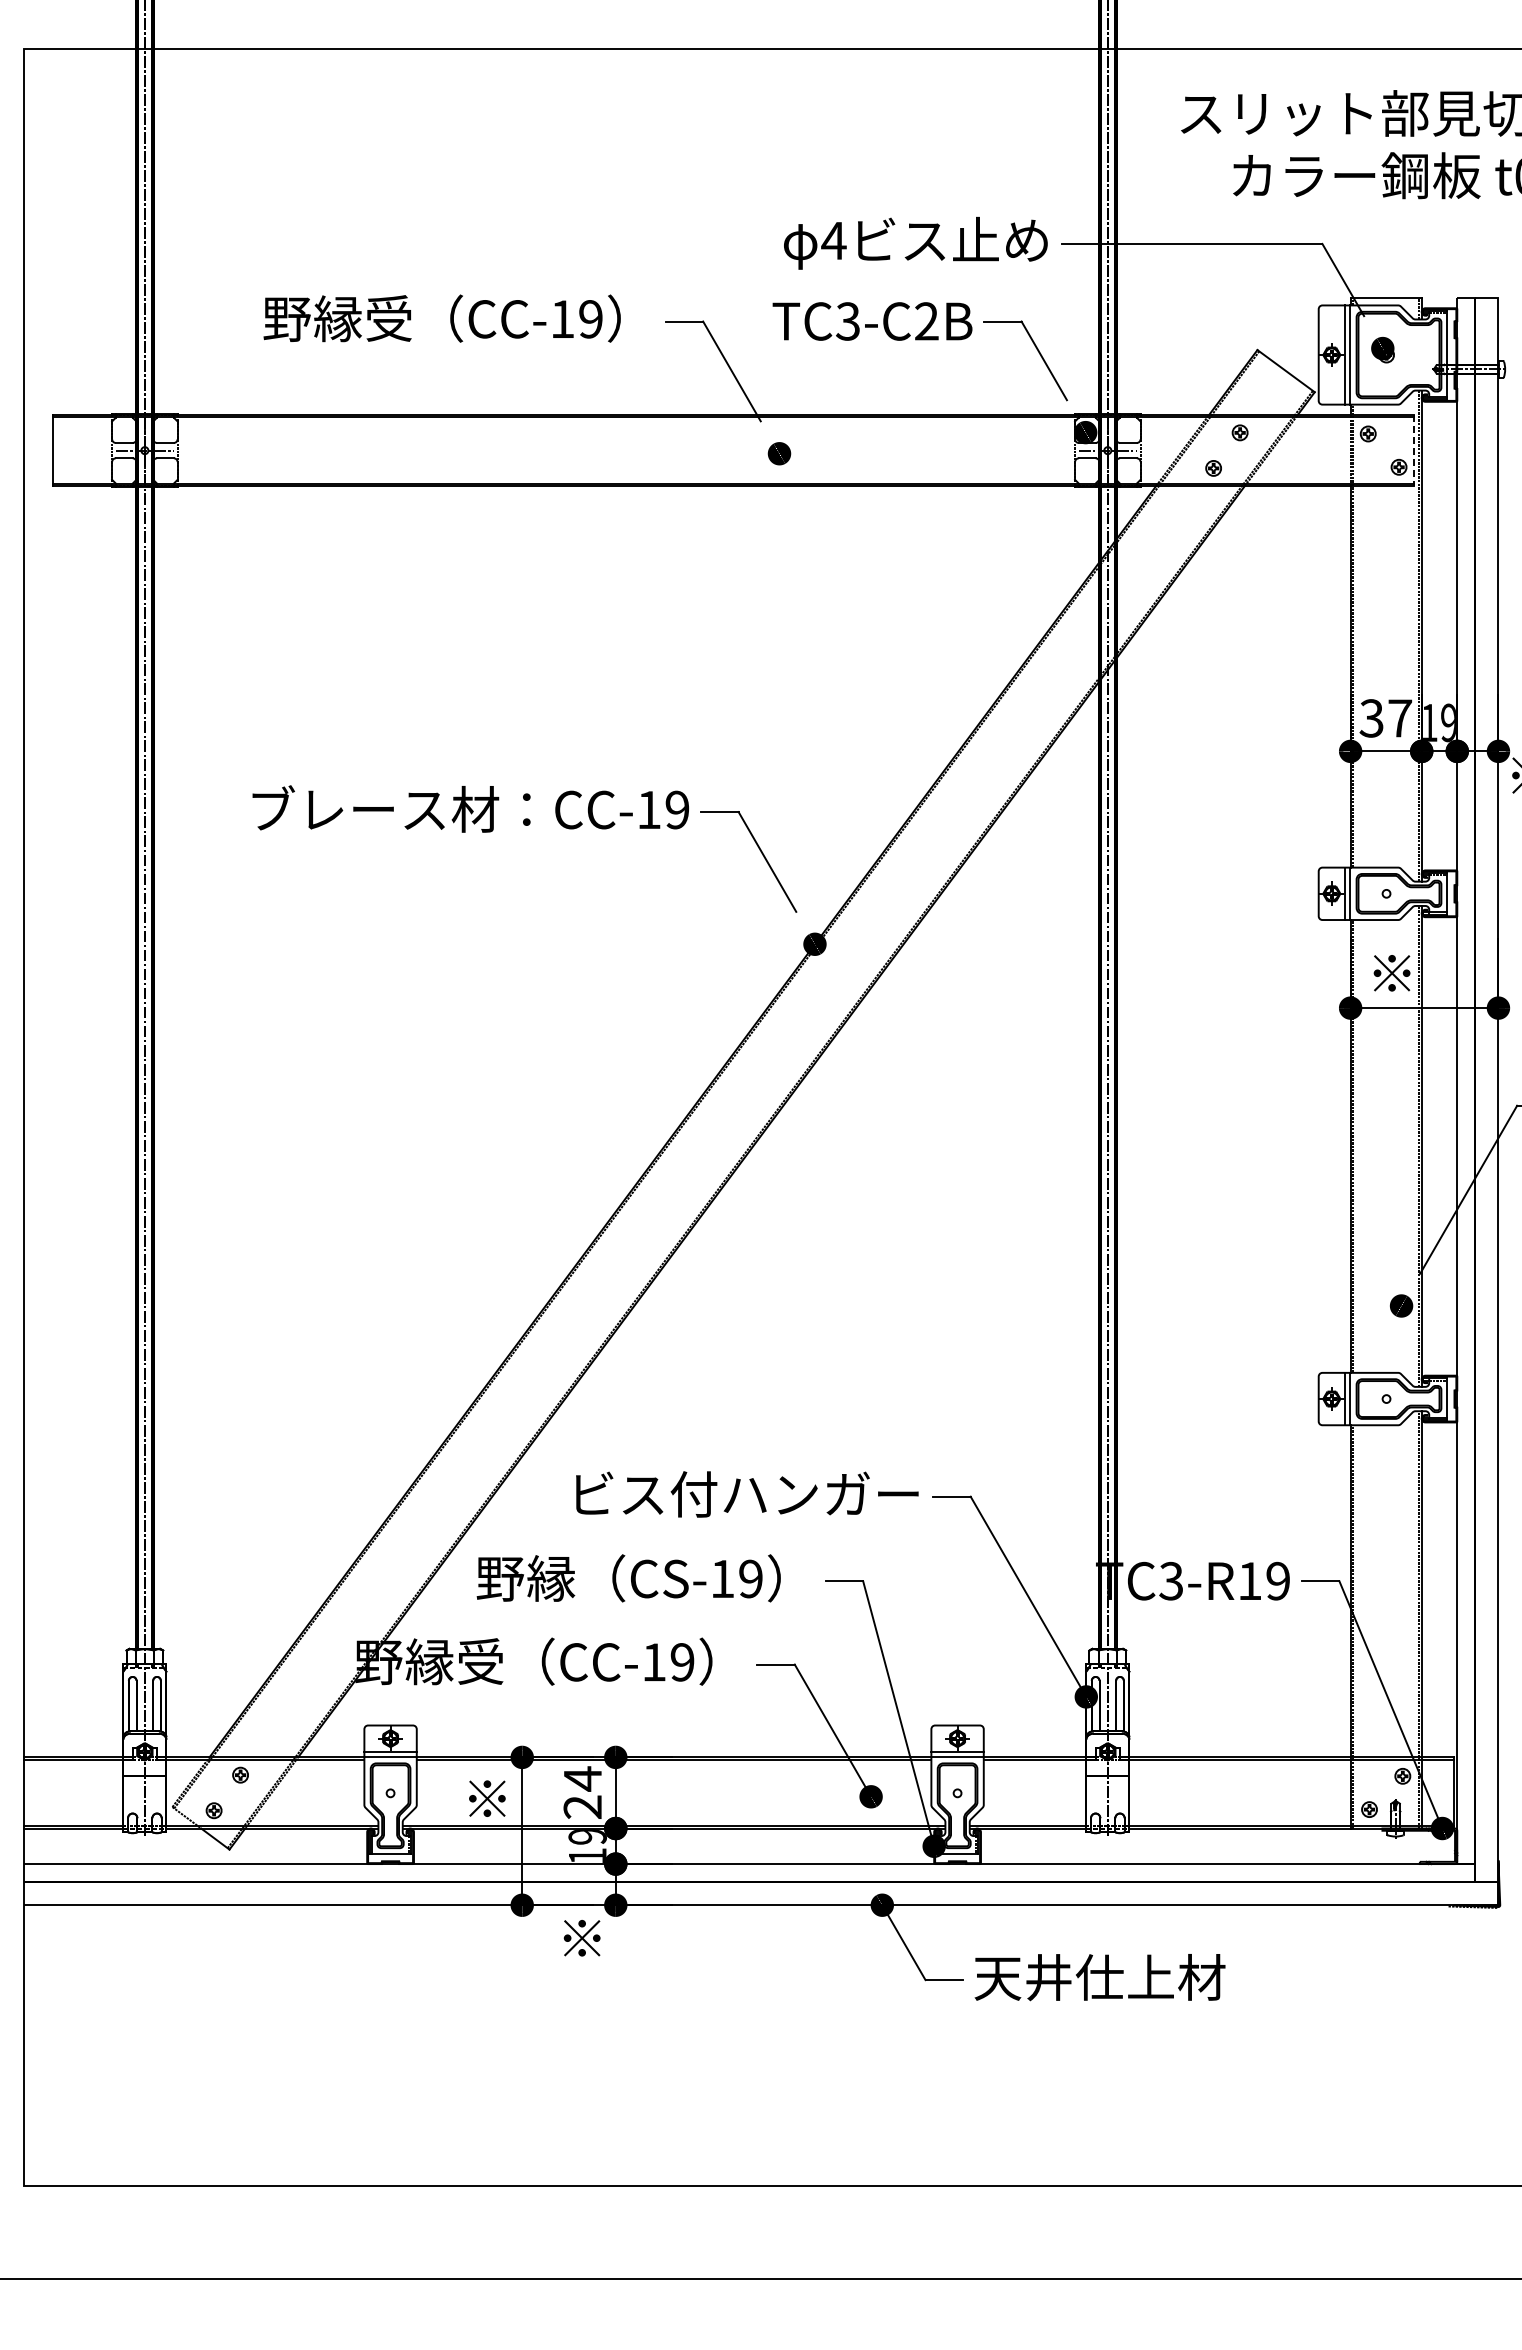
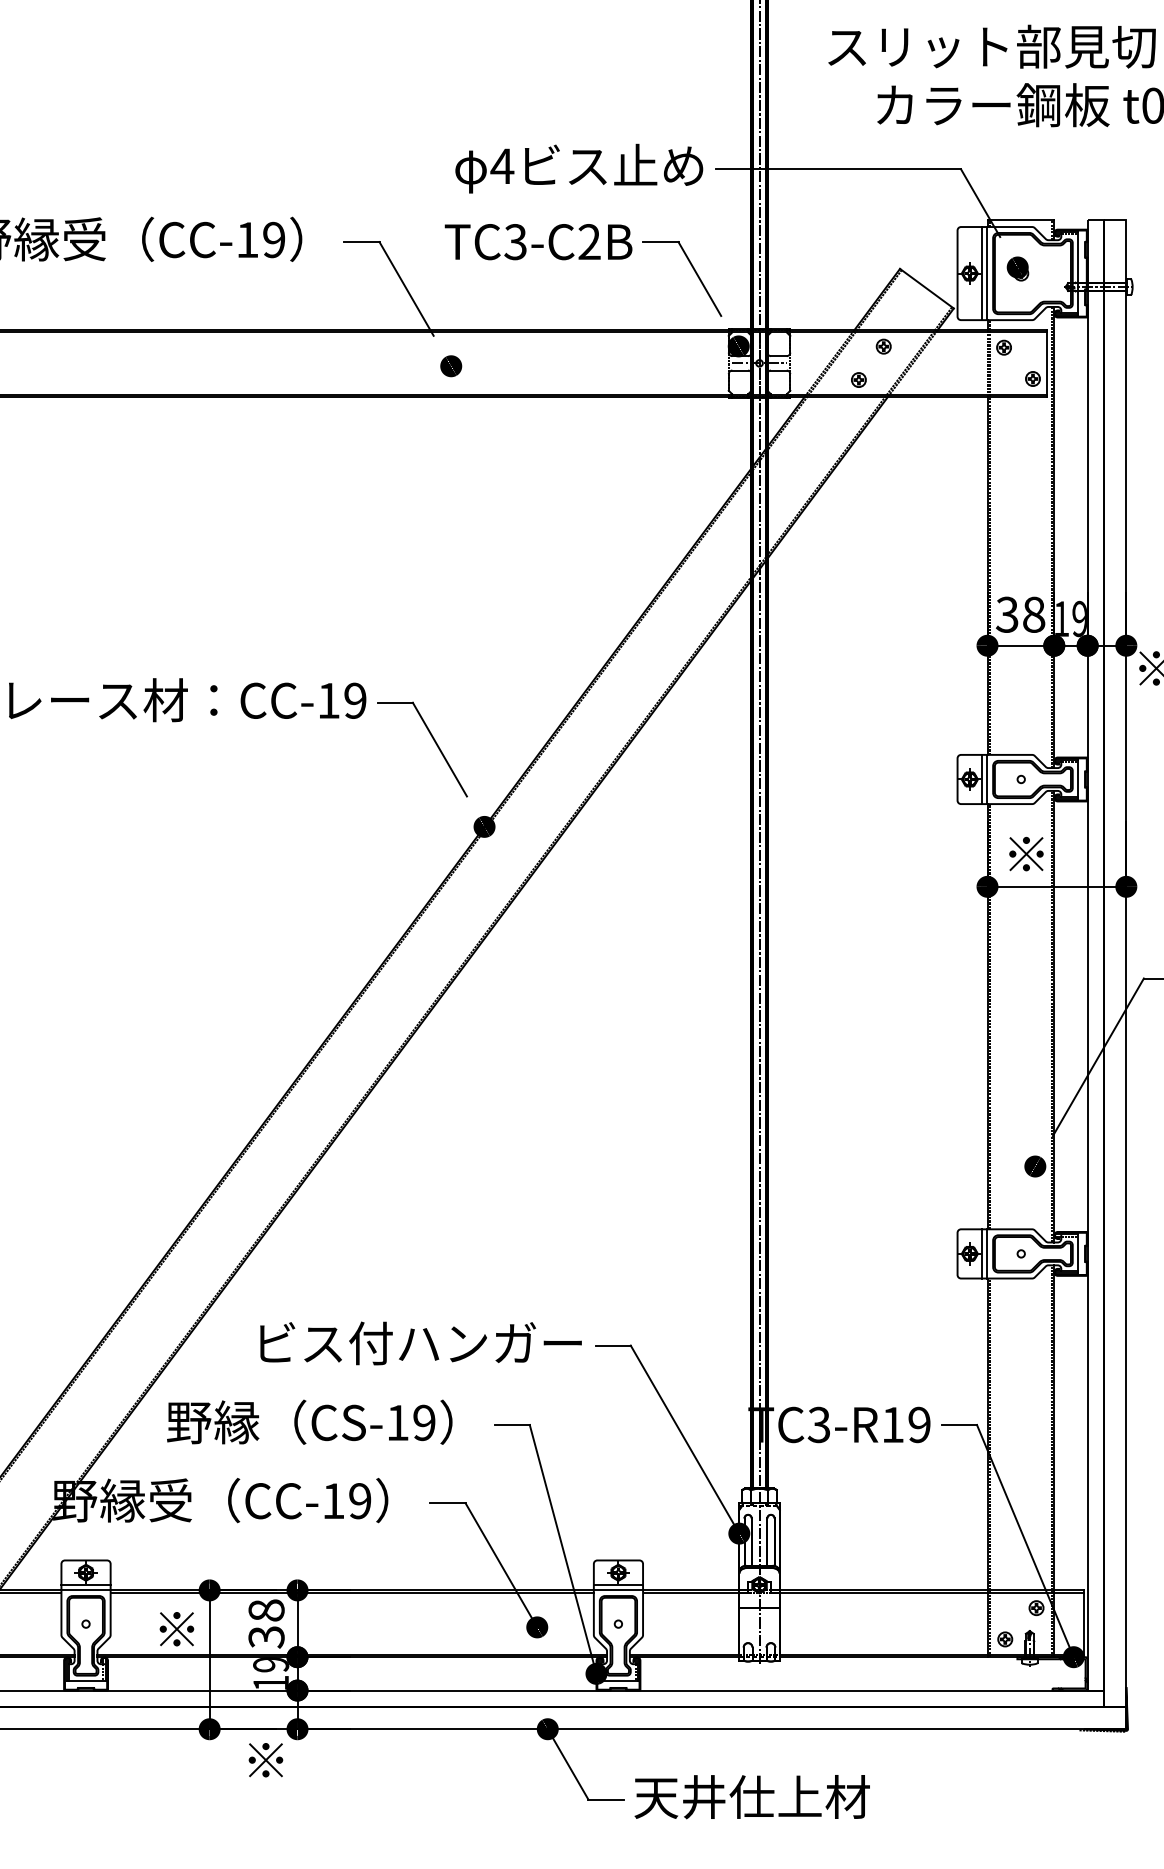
line: (1414, 450) -> (1047, 363), dashed -> solid
text: (1400, 718) -> (1034, 614), 37 -> 38
text: (582, 1792) -> (266, 1623), 24 -> 38

